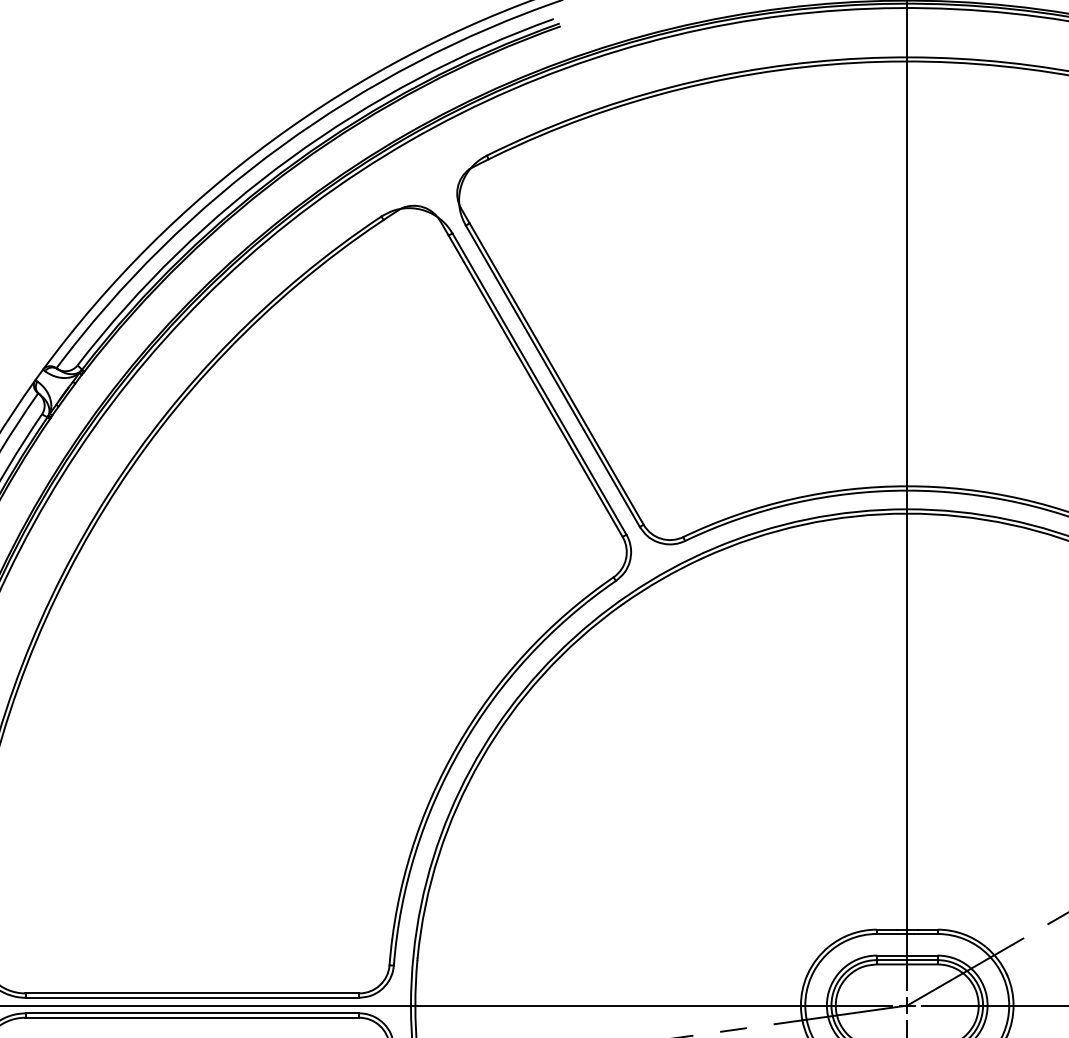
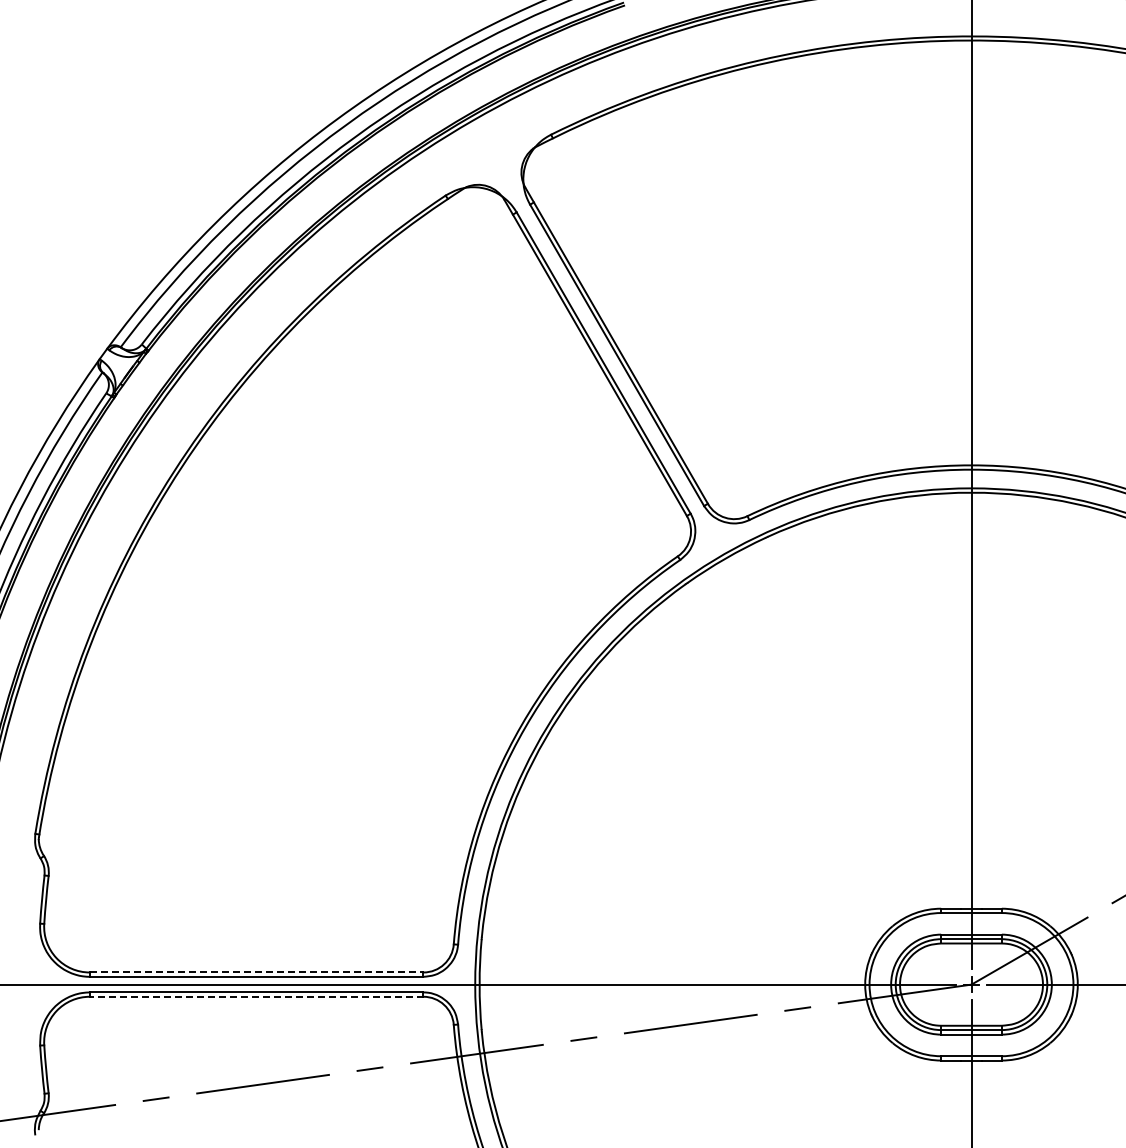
line: (192, 993) -> (256, 972), solid -> dashed
line: (192, 1017) -> (256, 996), solid -> dashed

